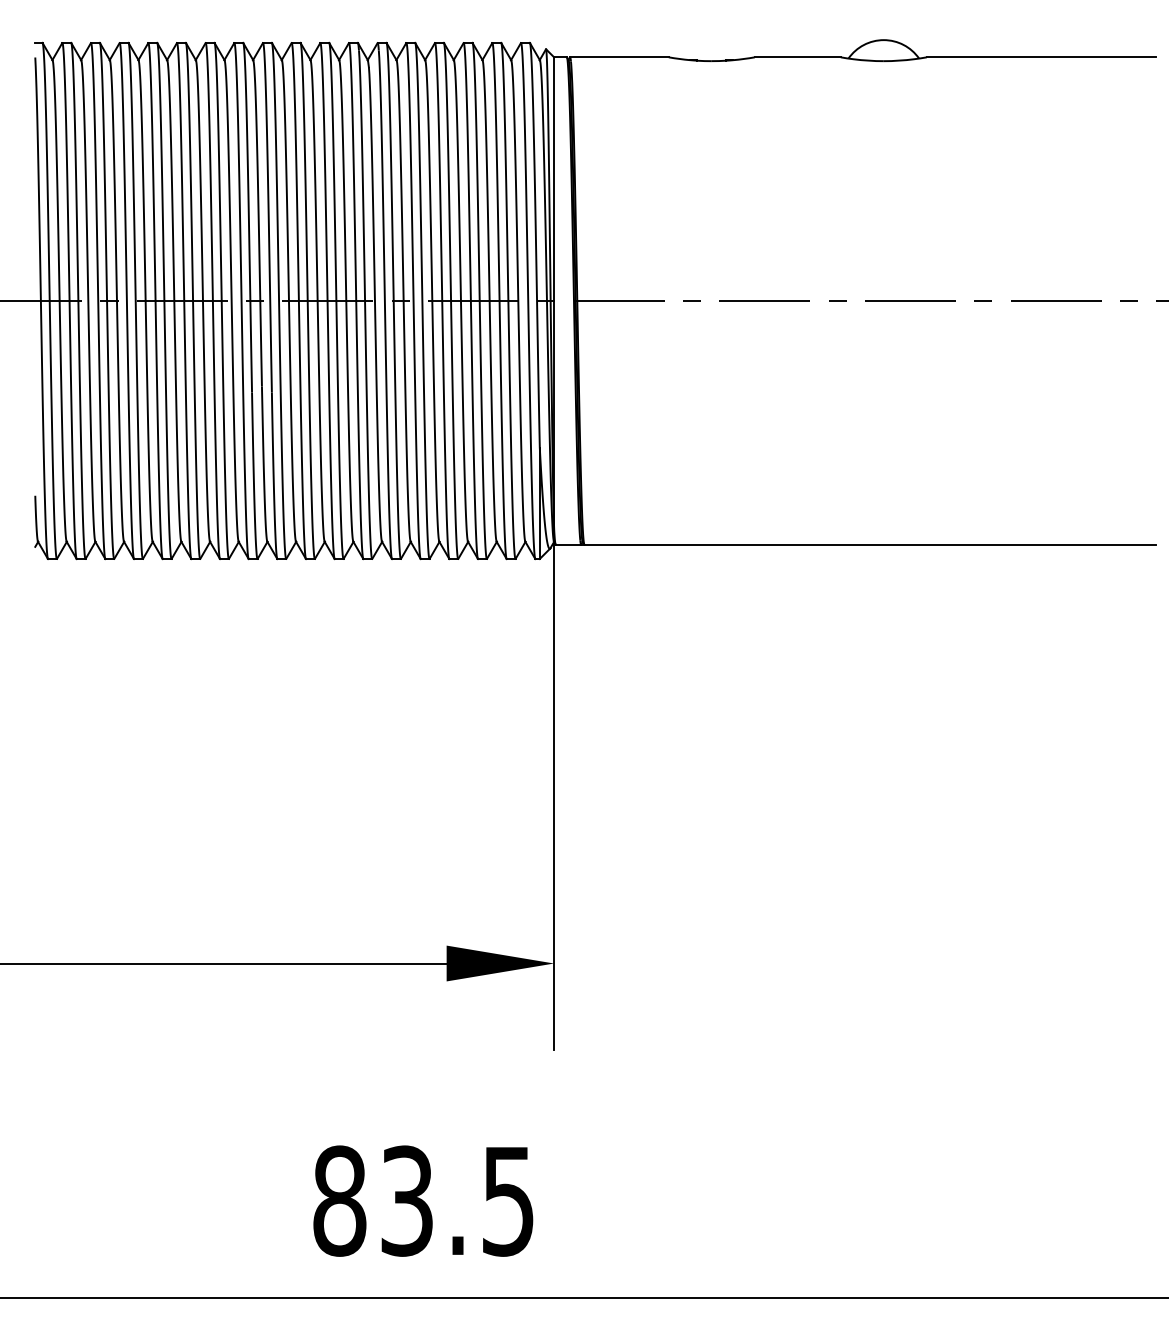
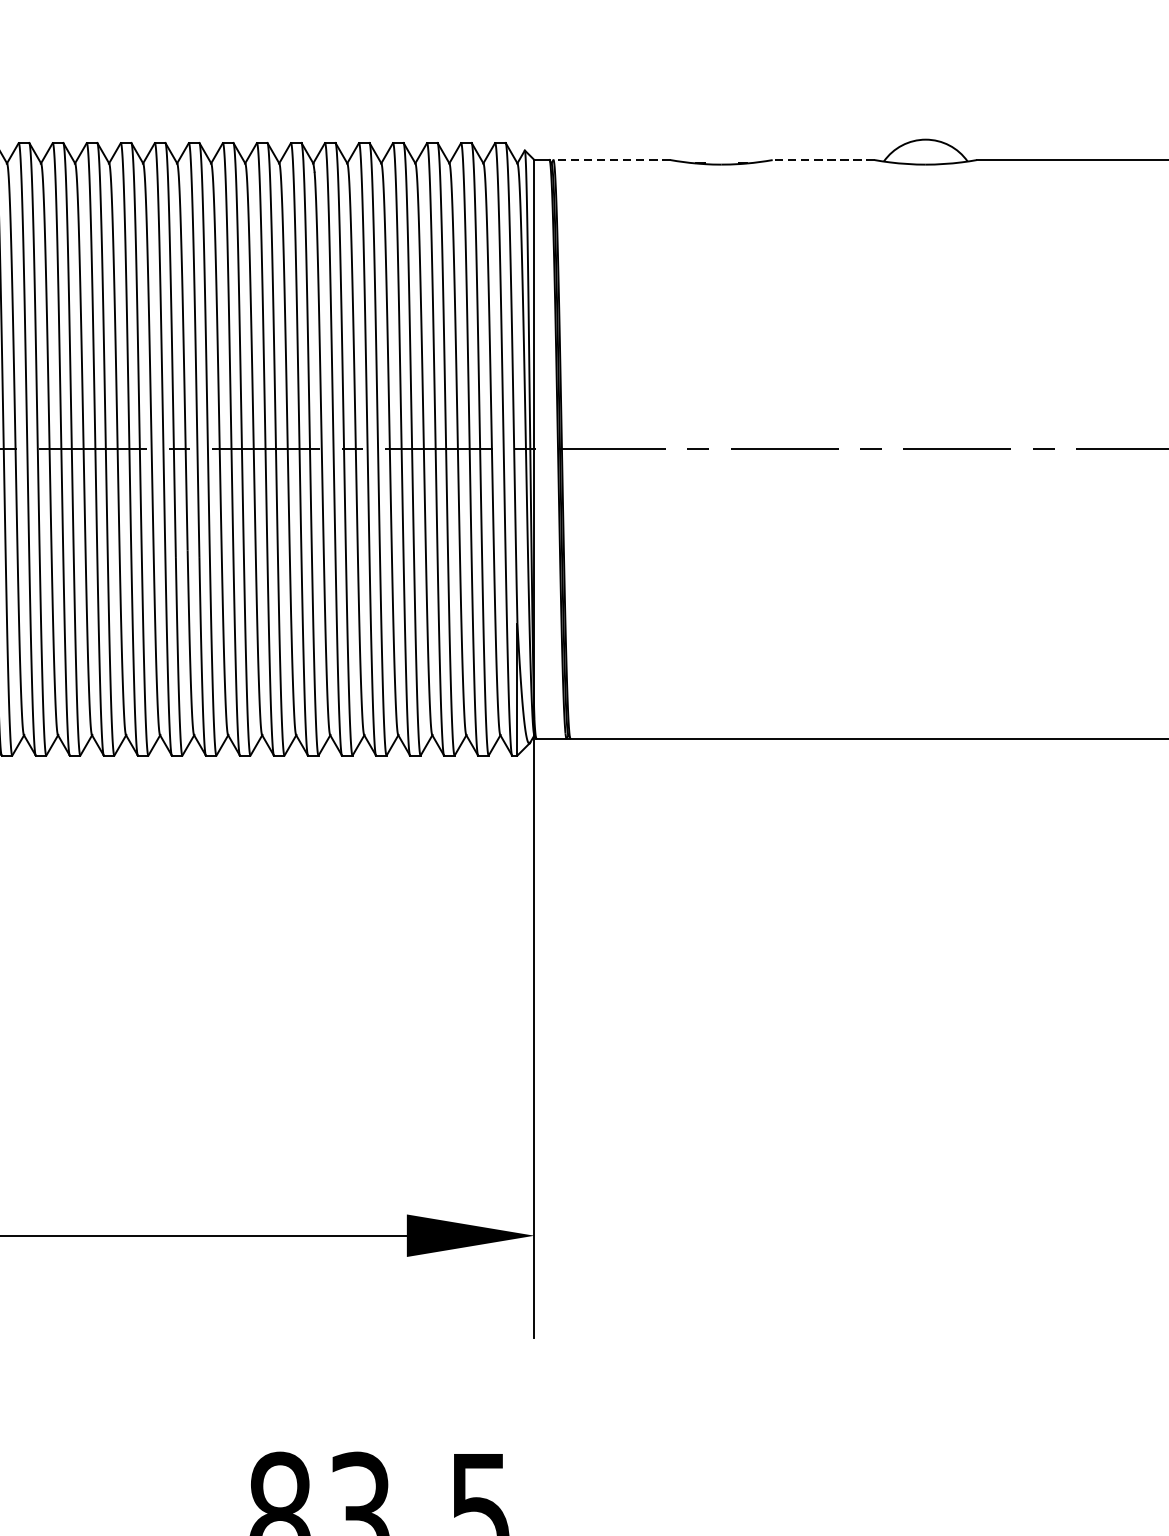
line: (618, 57) -> (610, 160), solid -> dashed
line: (797, 57) -> (823, 160), solid -> dashed

